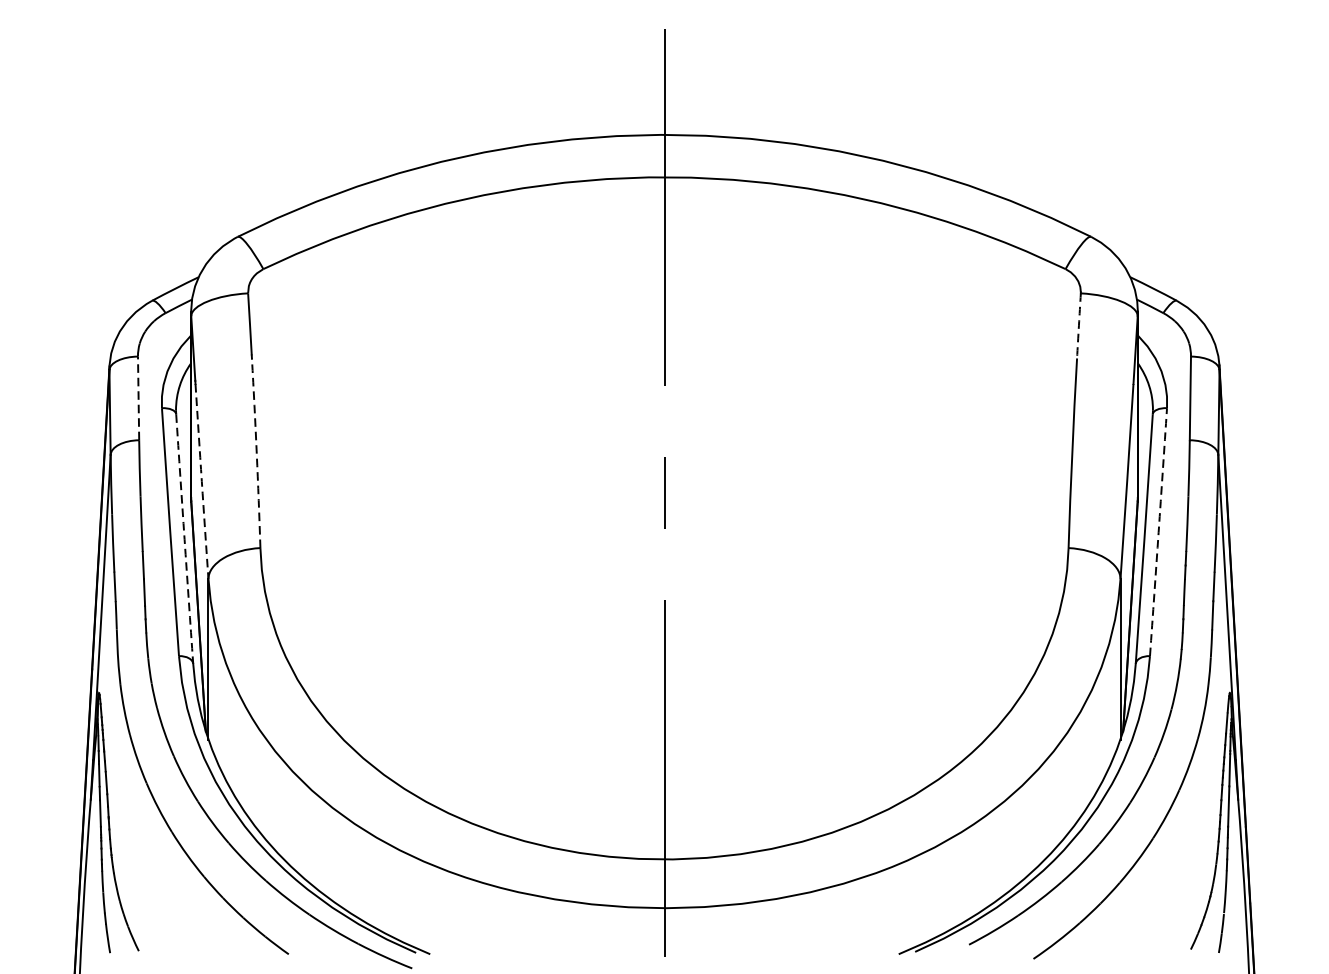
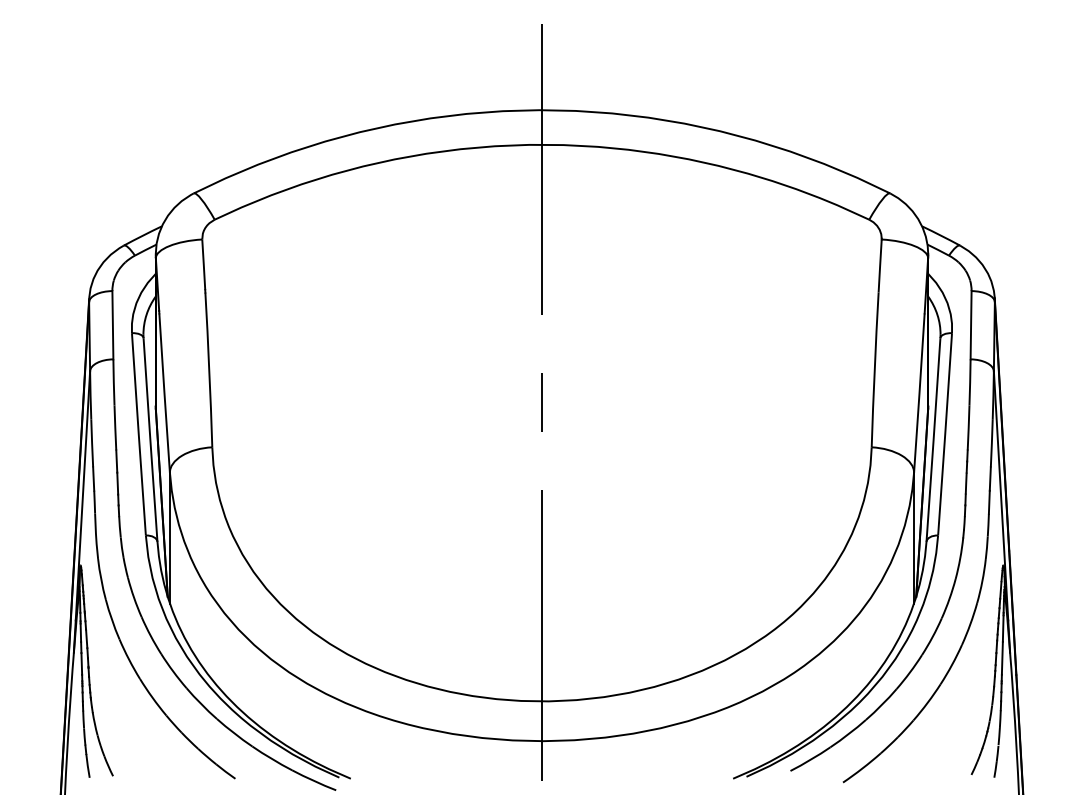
arc: (1079, 326) -> (880, 266), dashed -> solid
line: (138, 397) -> (112, 324), dashed -> solid
arc: (256, 452) -> (209, 369), dashed -> solid
arc: (201, 482) -> (164, 393), dashed -> solid
arc: (1159, 532) -> (945, 434), dashed -> solid
arc: (184, 539) -> (150, 440), dashed -> solid

